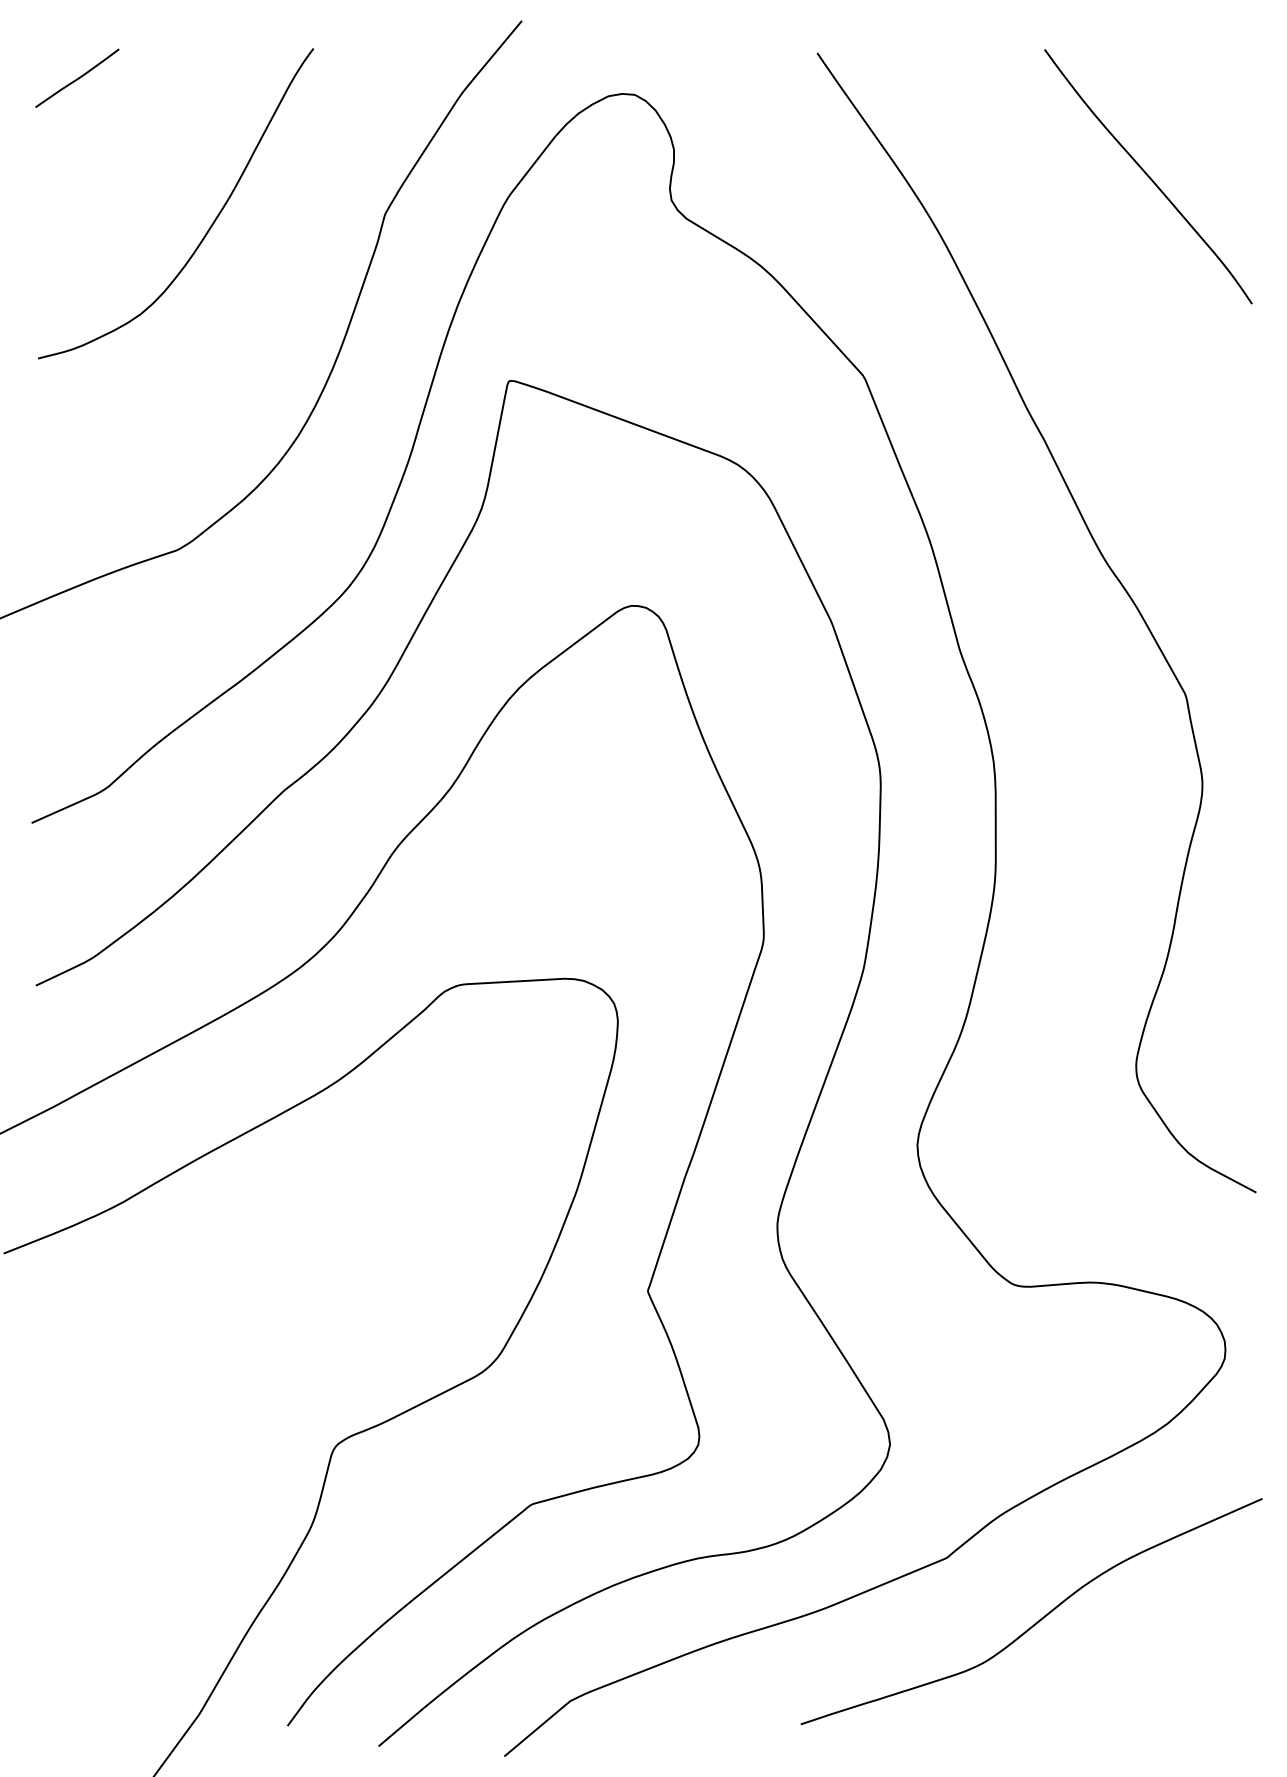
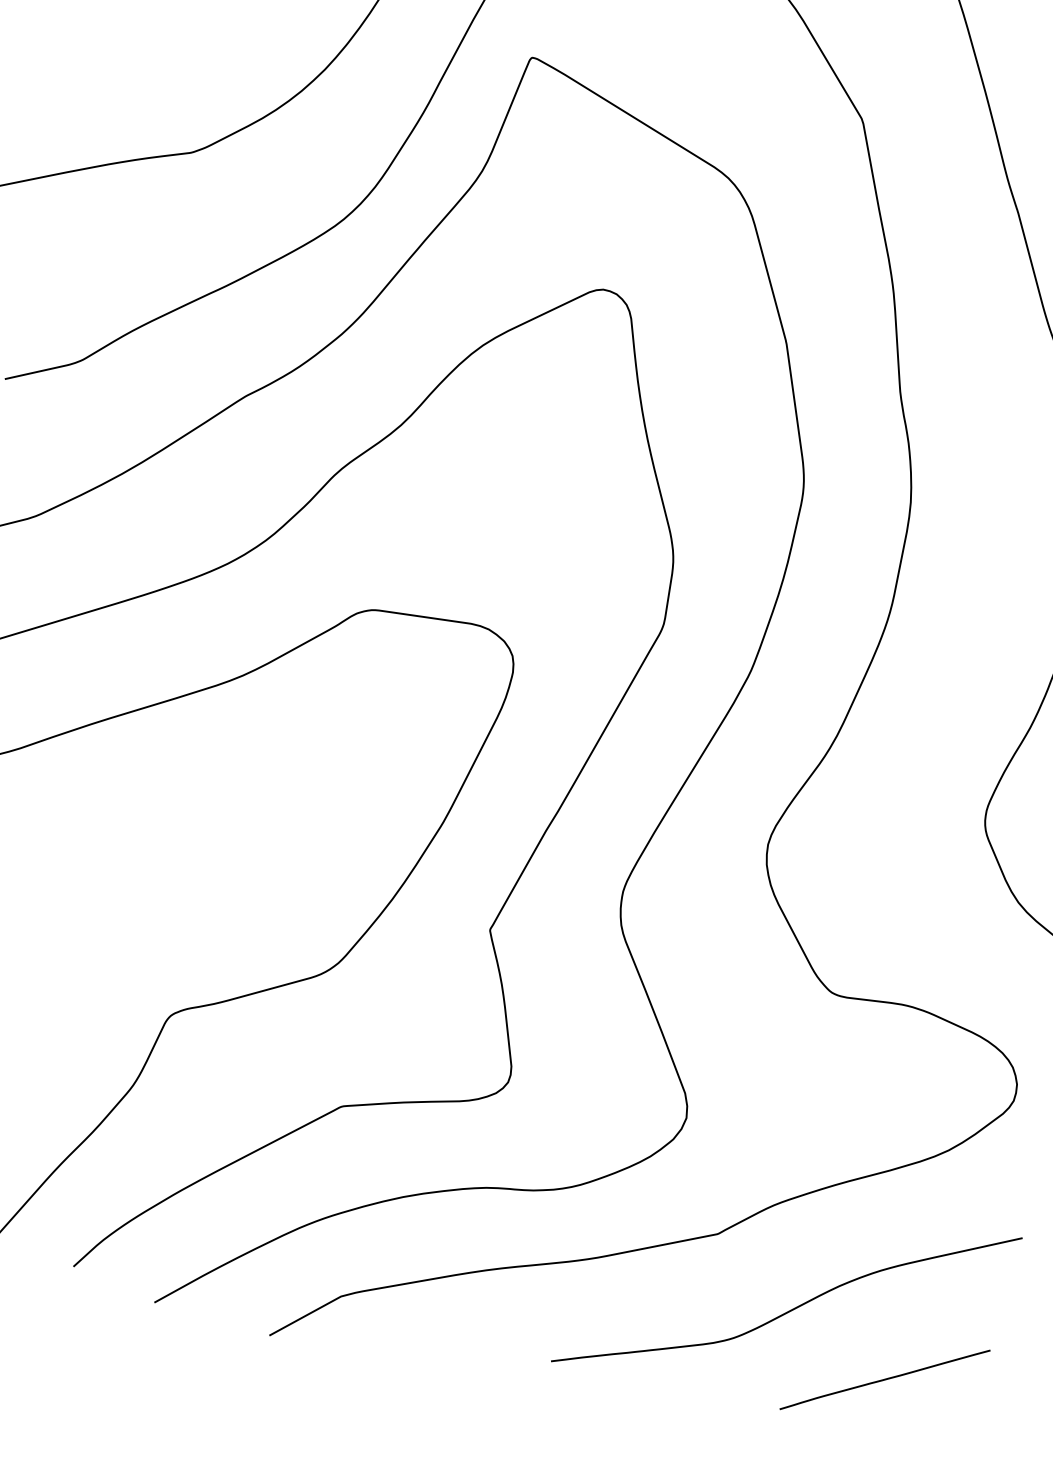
line: (1149, 1673) -> (884, 1379), added

